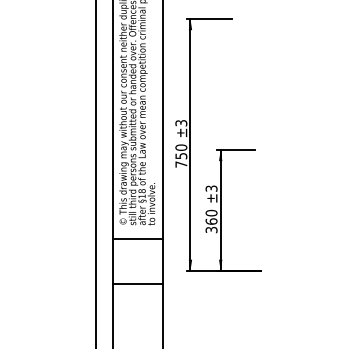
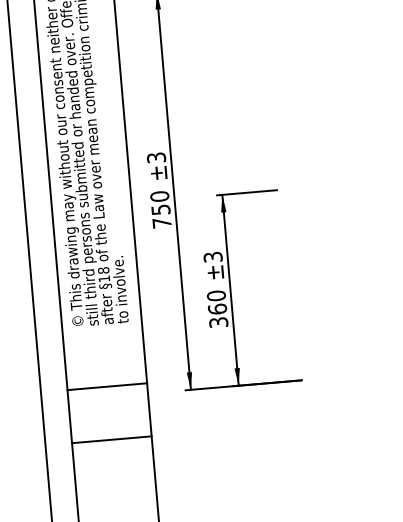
line: (137, 239) -> (106, 387), moved
line: (137, 283) -> (110, 439), moved

